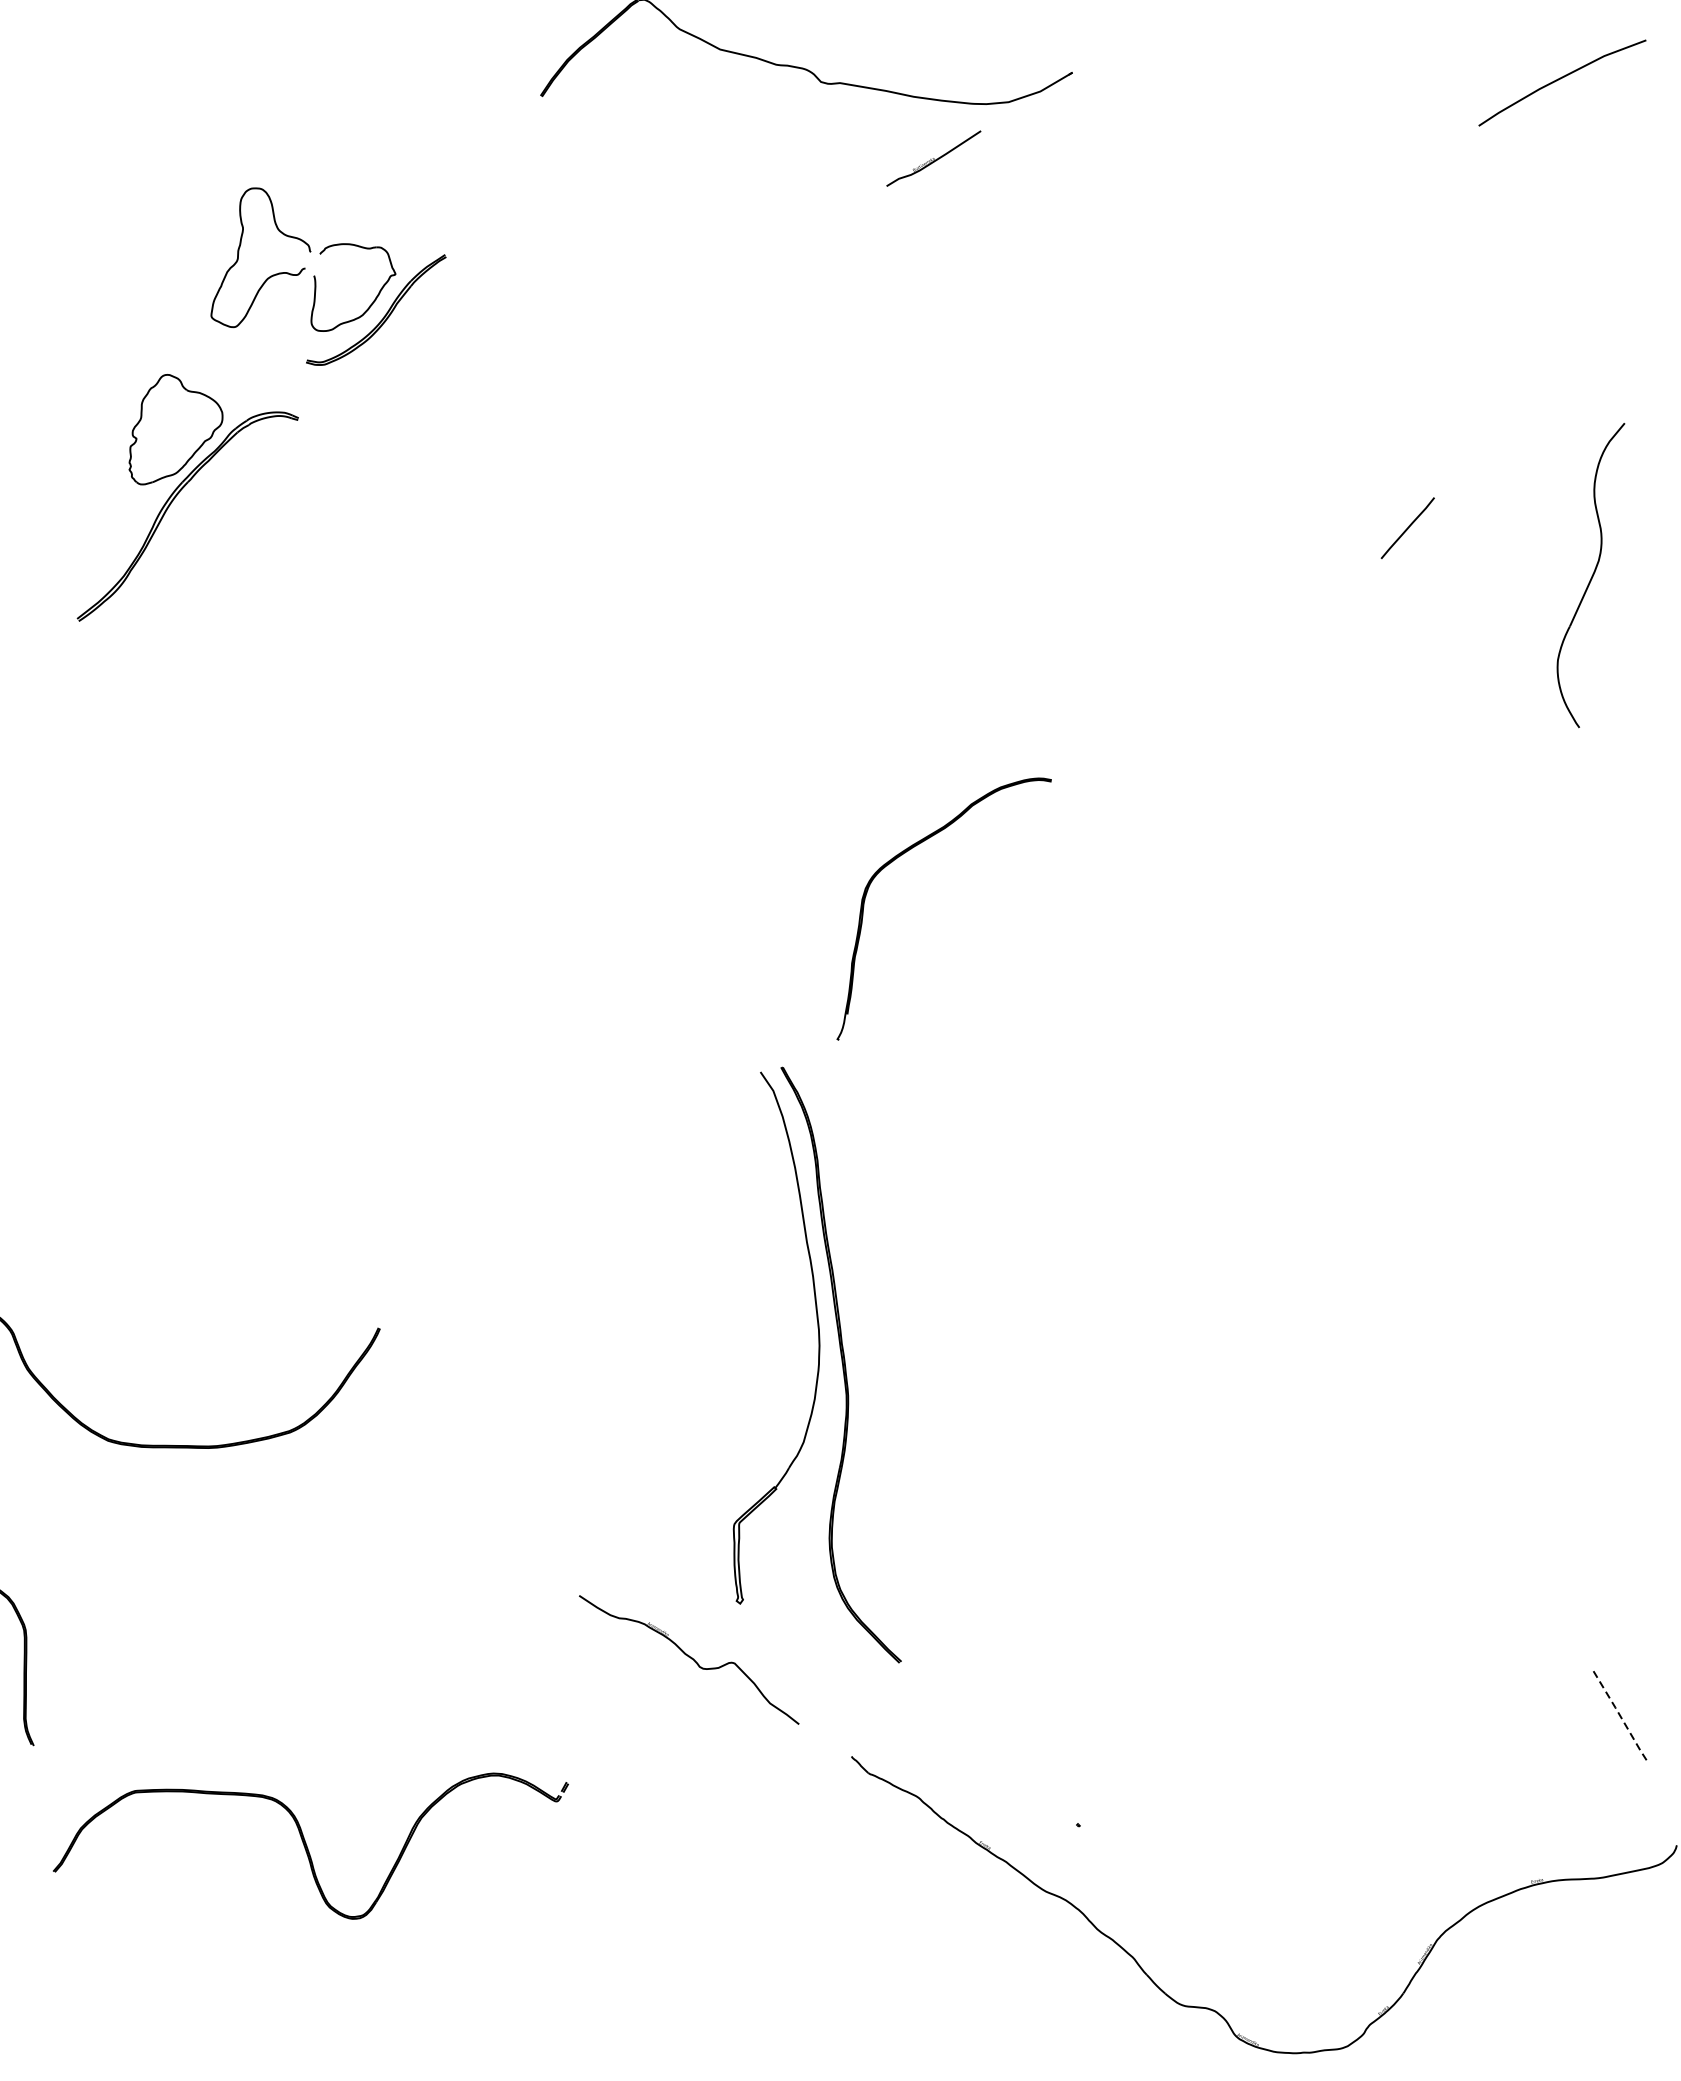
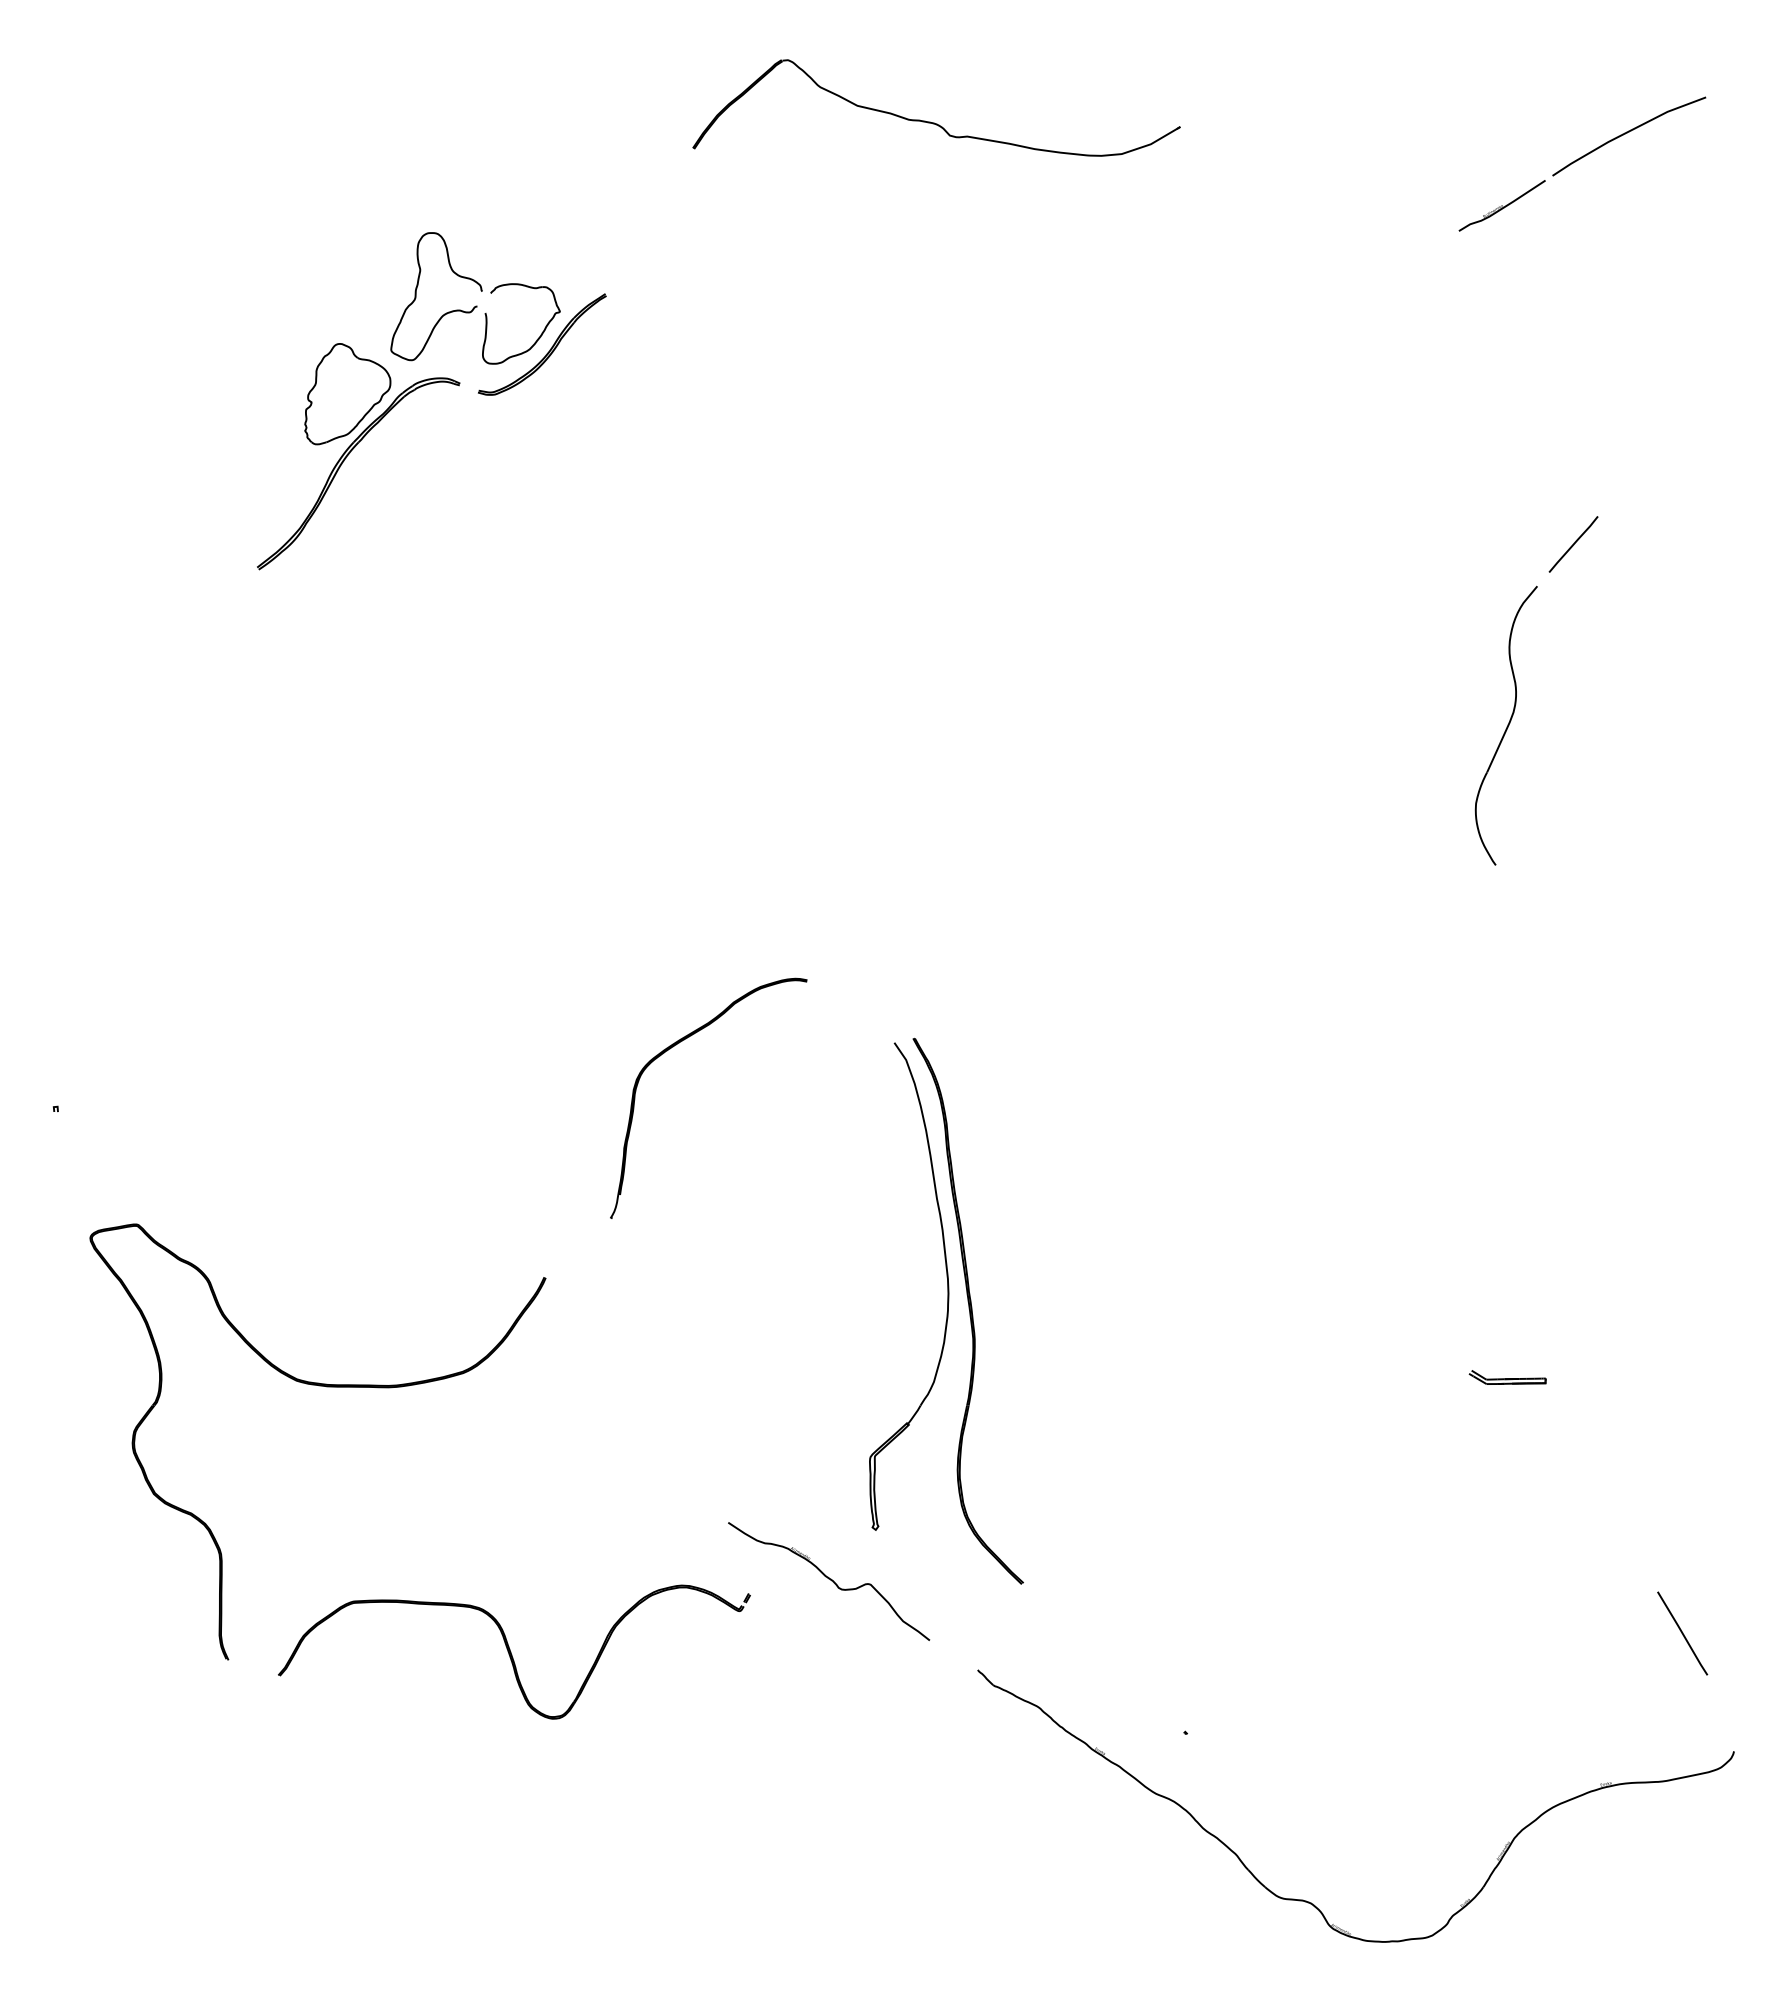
part: (933, 158) -> (1501, 205), moved
part: (181, 491) -> (352, 450), moved
line: (1407, 528) -> (1573, 544), moved
part: (1590, 575) -> (1505, 725), moved
curve: (905, 853) -> (673, 1047), moved
part: (1429, 1437) -> (1507, 1377), added
line: (1620, 1716) -> (1682, 1633), dashed -> solid
part: (311, 1845) -> (514, 1651), moved

